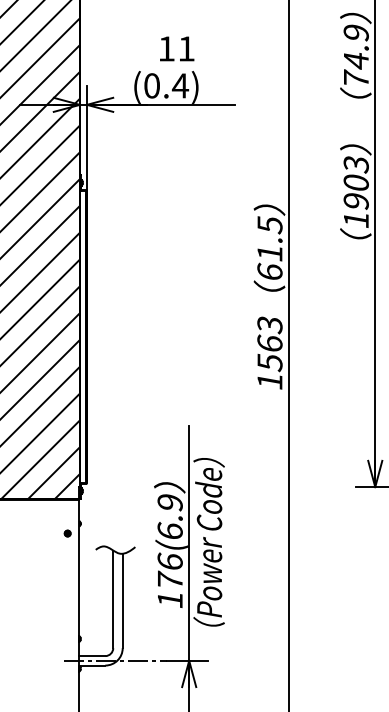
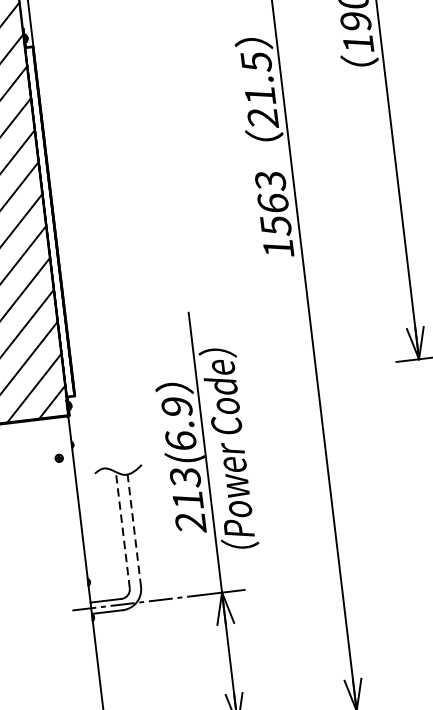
text: (269, 271) -> (262, 117), 61.5 -> 21.5
text: (169, 580) -> (187, 499), 176(6.9 -> 213(6.9
line: (113, 599) -> (123, 530), solid -> dashed
line: (122, 600) -> (134, 530), solid -> dashed

